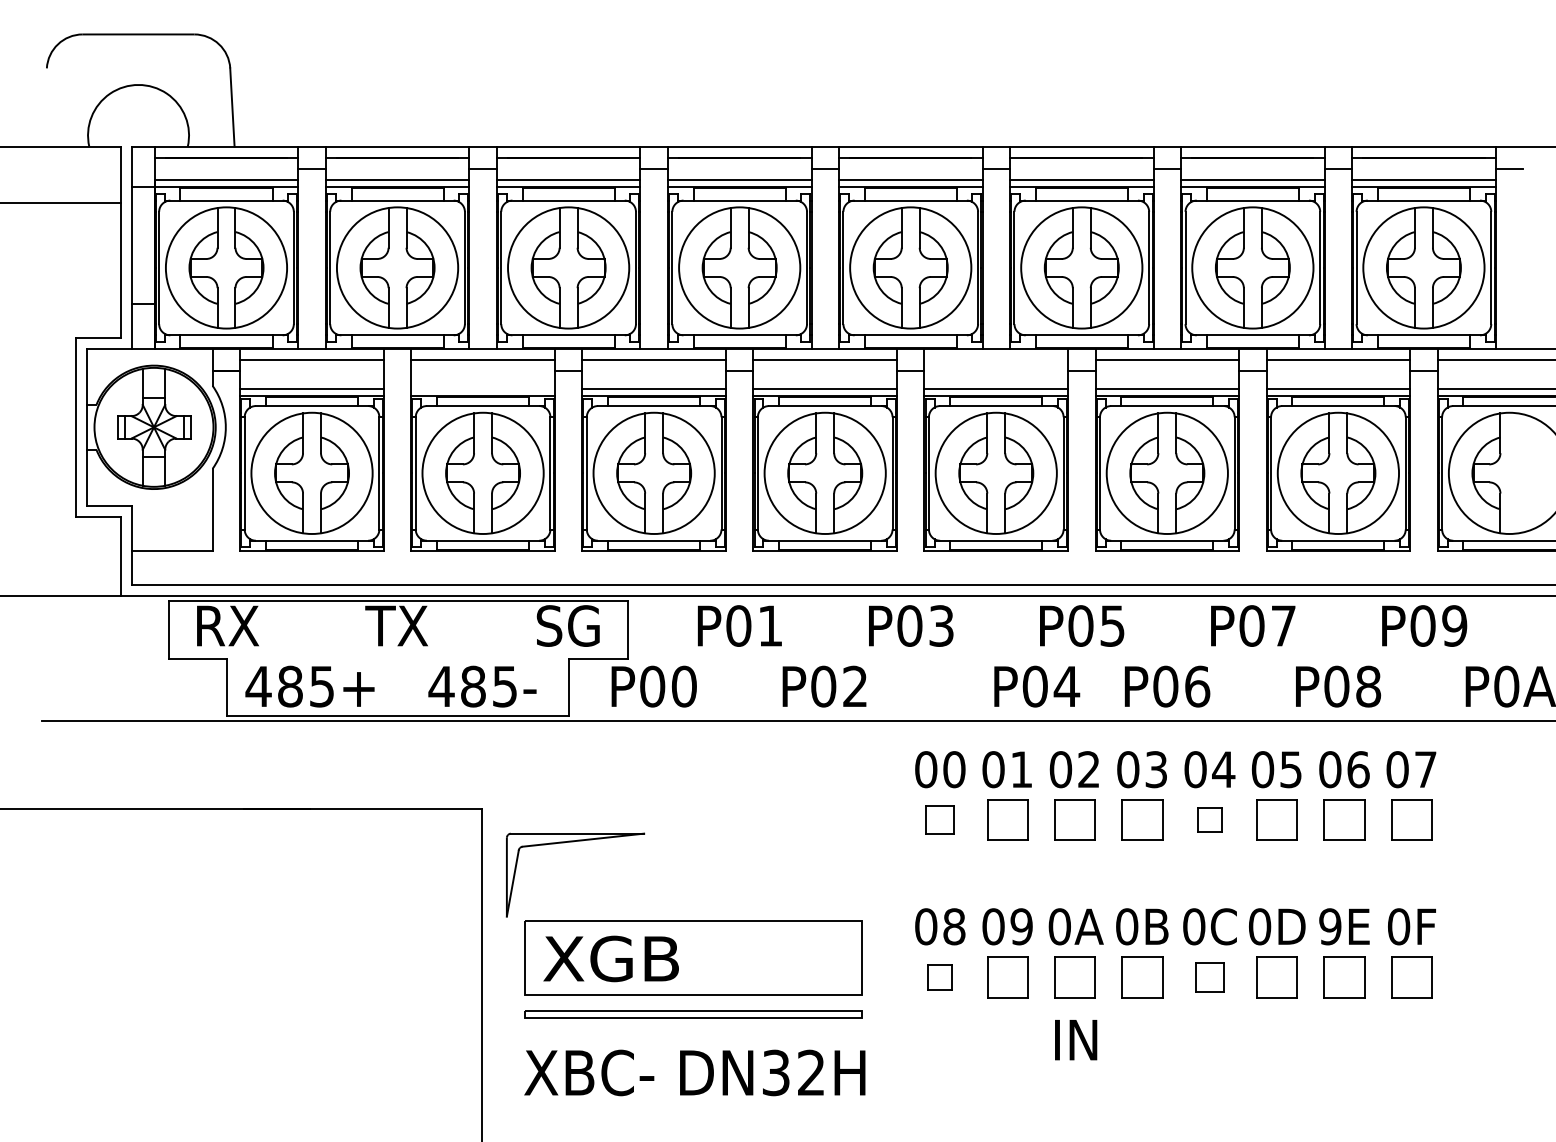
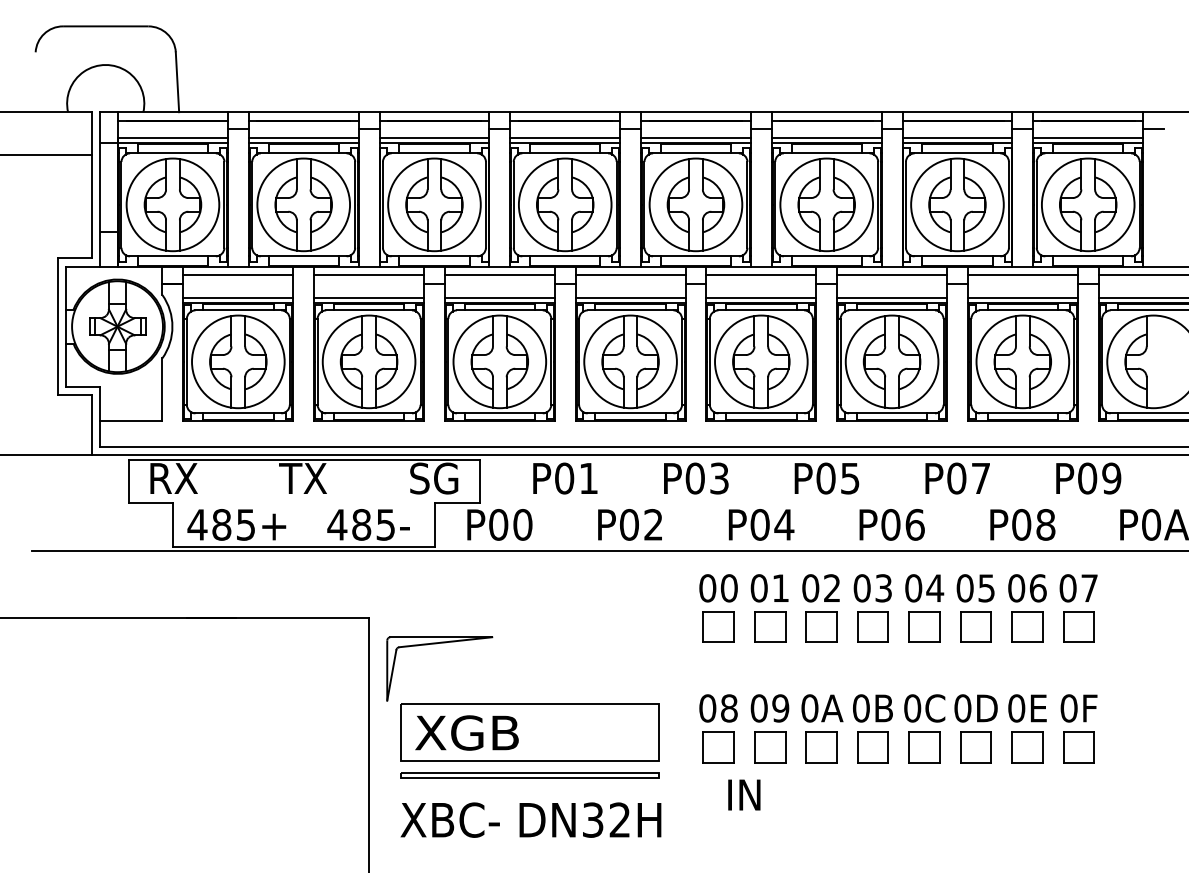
line: (996, 360) -> (761, 275), added
line: (483, 389) -> (369, 297), added
text: (1037, 686) -> (761, 524), moved
part: (940, 819) -> (718, 626), size x1.43
part: (1209, 819) -> (924, 626), size x1.67
text: (1330, 926) -> (1016, 708), 9E -> 0E
part: (940, 977) -> (718, 747), size x1.67
part: (1209, 977) -> (924, 747), size x1.43
text: (1076, 1039) -> (744, 794), moved

